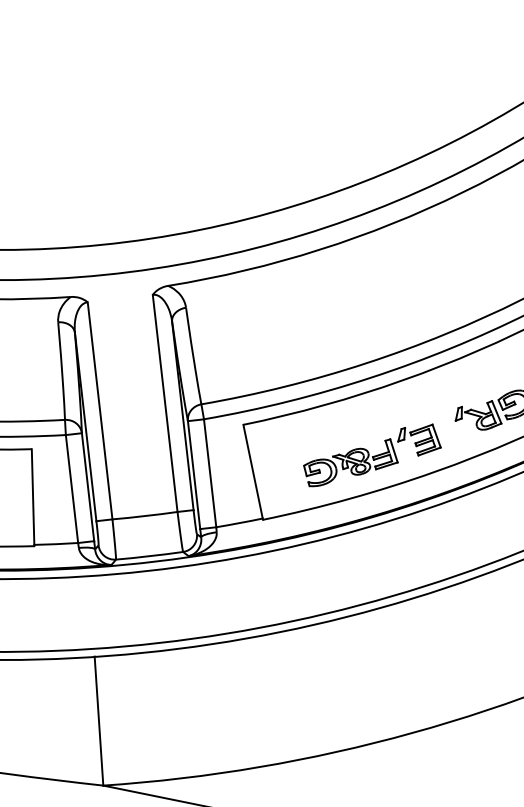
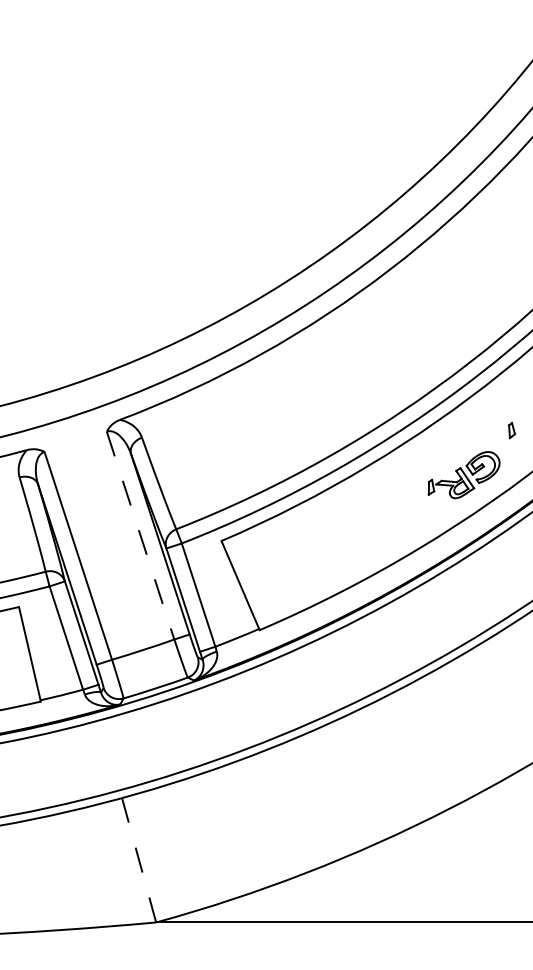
line: (164, 404) -> (140, 536), solid -> dashed
part: (372, 455) -> (354, 545), removed
line: (99, 721) -> (139, 860), solid -> dashed

